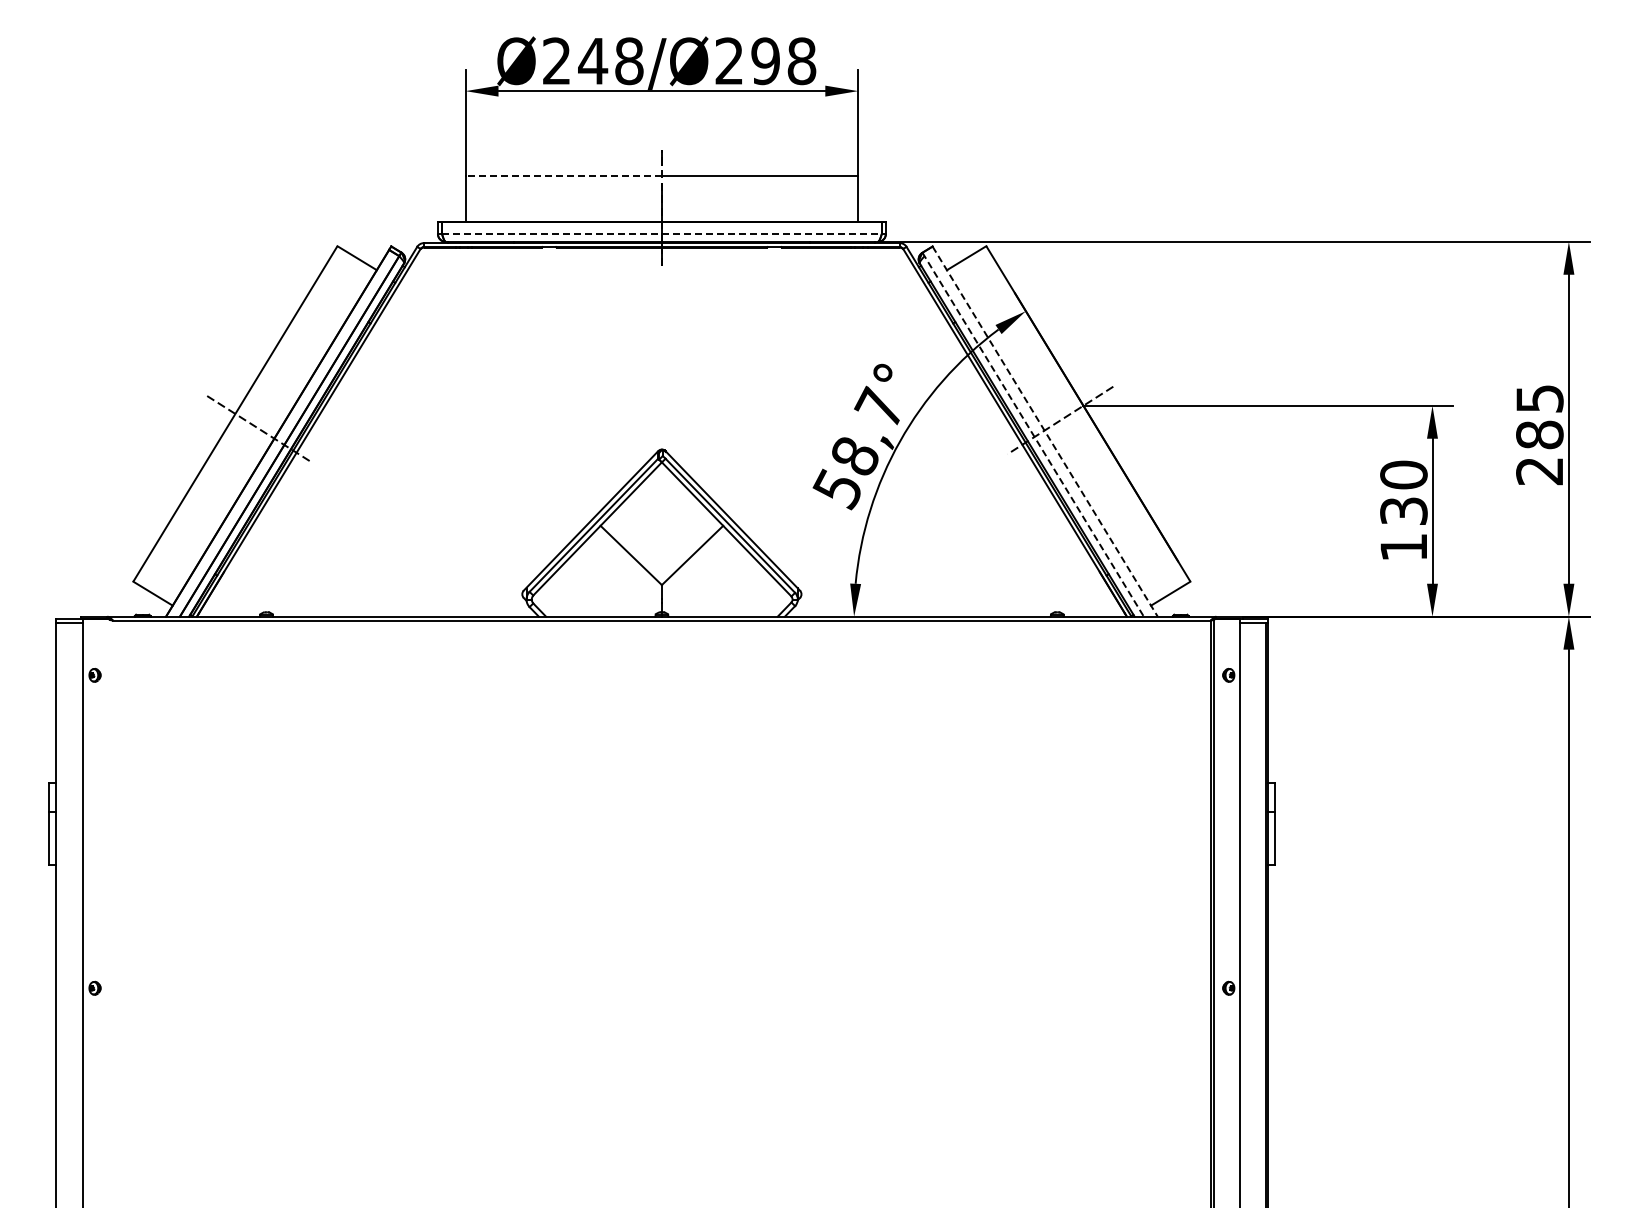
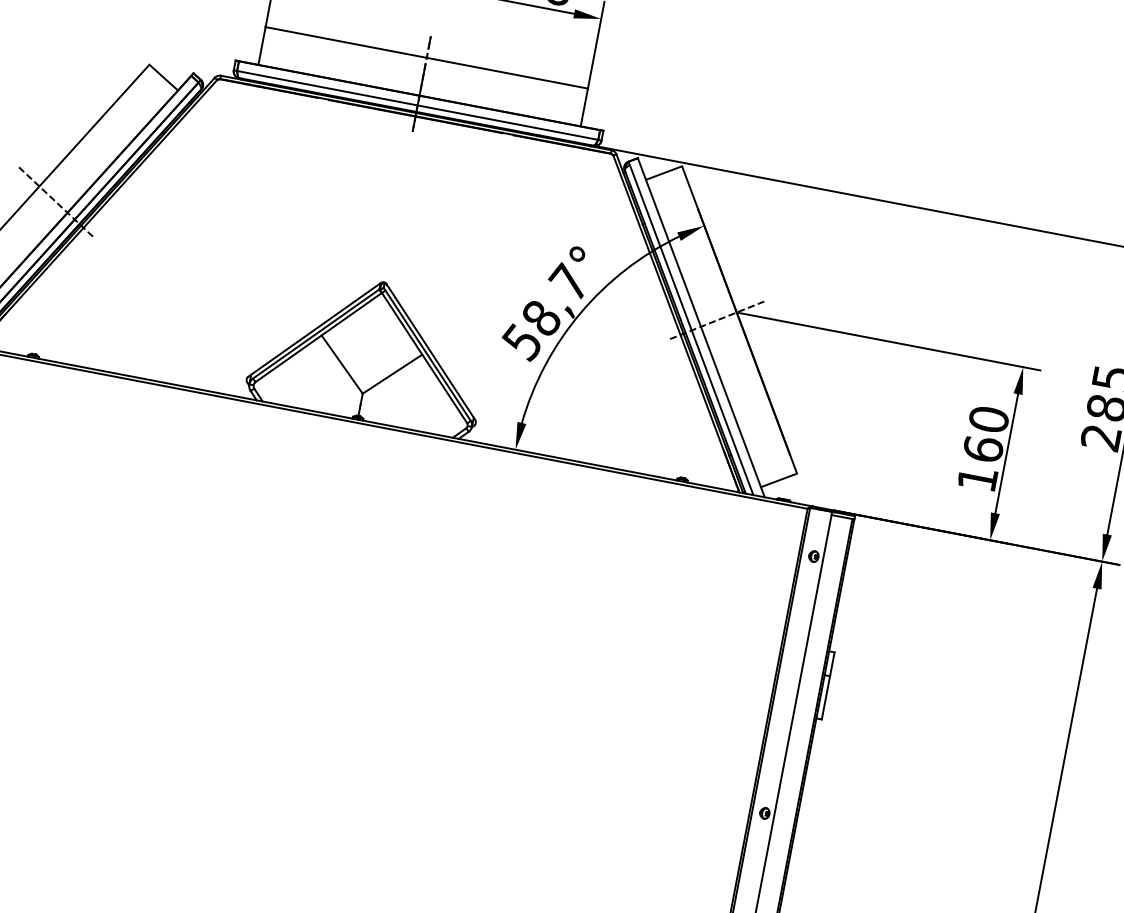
line: (563, 175) -> (346, 42), dashed -> solid
line: (661, 233) -> (417, 105), dashed -> solid
line: (1045, 431) -> (701, 327), dashed -> solid
line: (1033, 434) -> (691, 328), dashed -> solid
text: (1403, 510) -> (983, 448), 130 -> 160

